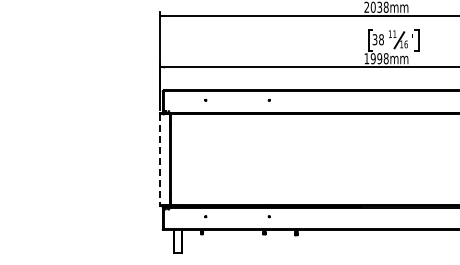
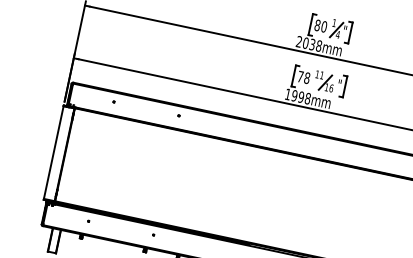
text: (374, 39) -> (300, 76), 38 -> 78
line: (159, 159) -> (53, 152), dashed -> solid

